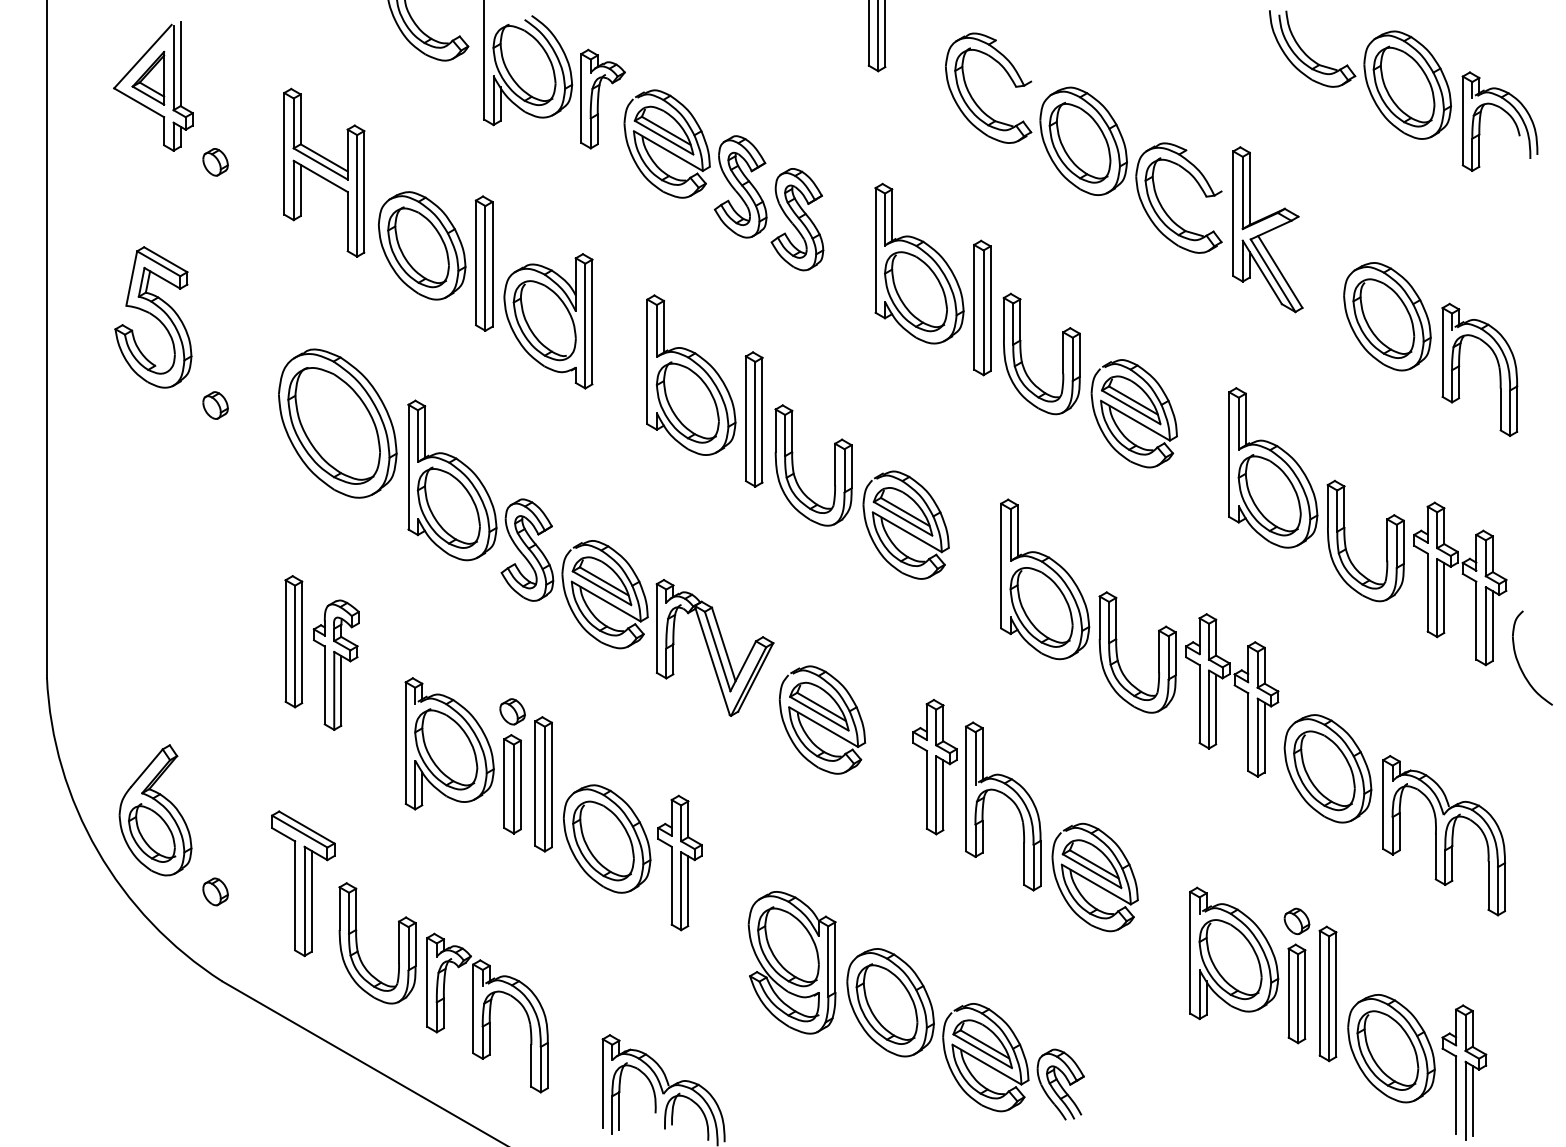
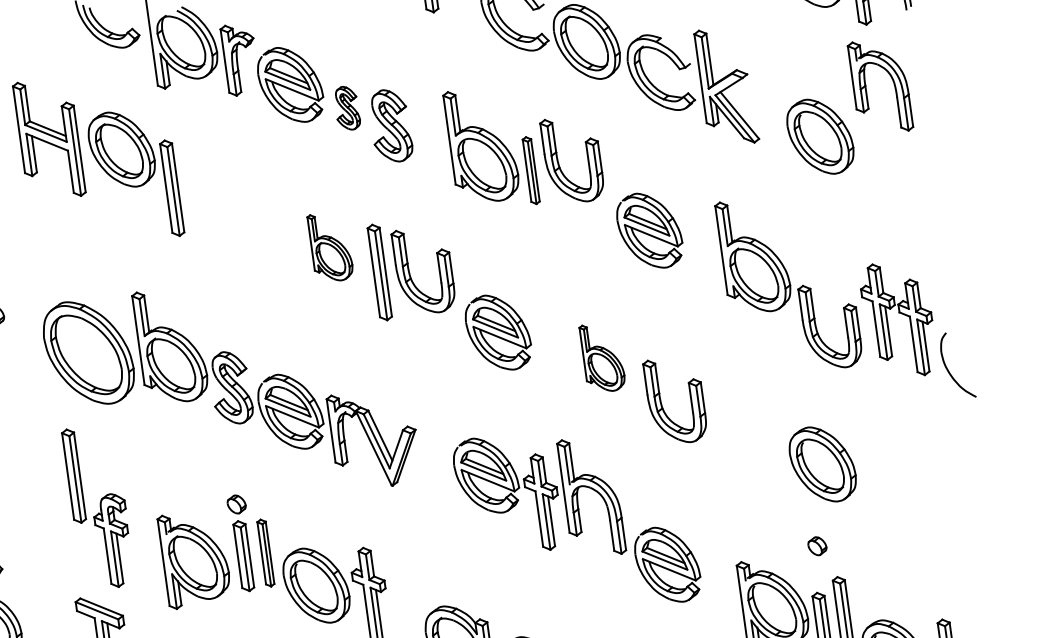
part: (740, 186) -> (347, 108), size x0.6
part: (422, 245) -> (122, 149), moved
part: (982, 307) -> (531, 170), size x0.7
part: (548, 321) -> (223, 223), removed
part: (1022, 357) -> (559, 164), moved
part: (1497, 364) -> (892, 80), moved
part: (691, 374) -> (330, 246), size x0.6
part: (337, 423) -> (88, 352), moved
part: (794, 470) -> (410, 276), moved
part: (1346, 544) -> (817, 330), moved
part: (1045, 579) -> (602, 357), size x0.6
part: (335, 664) -> (113, 540), moved
part: (1237, 688) -> (750, 416), removed
part: (822, 719) -> (486, 475), moved
part: (449, 743) -> (194, 558), moved
part: (543, 784) -> (265, 553), size x0.7
part: (1009, 799) -> (595, 491), moved
part: (1444, 835) -> (912, 500), removed
part: (1296, 921) -> (817, 546), moved

